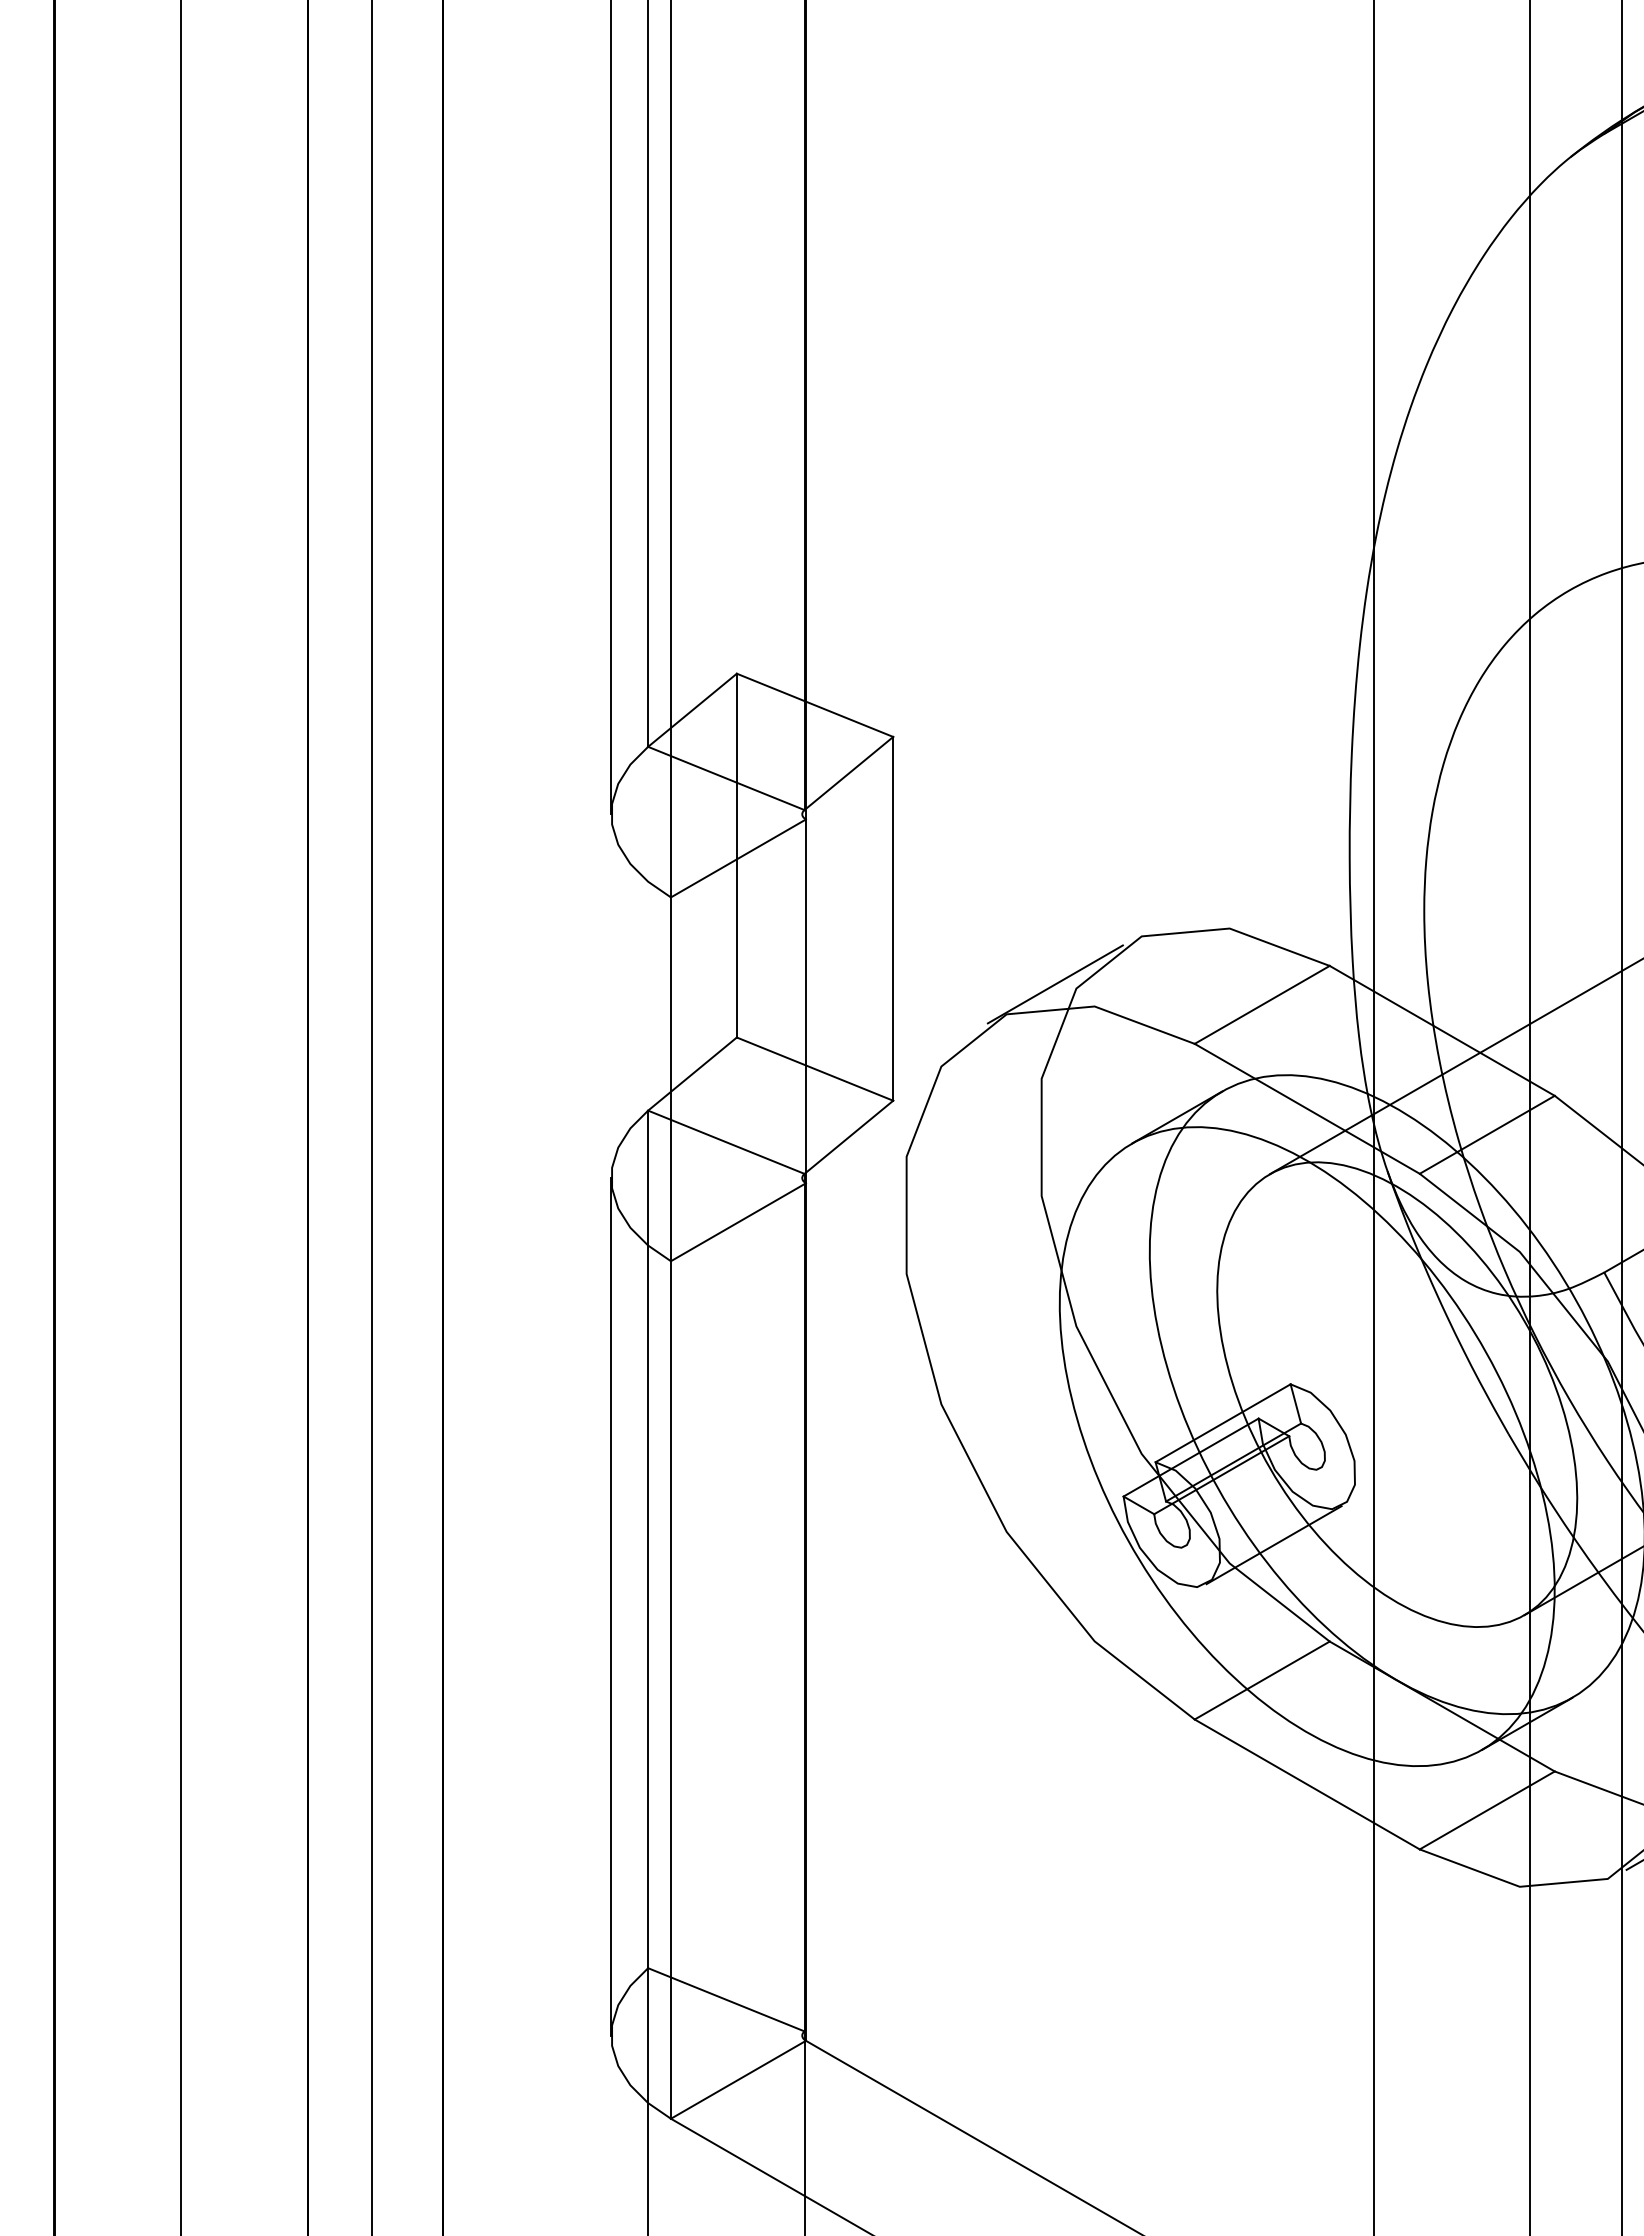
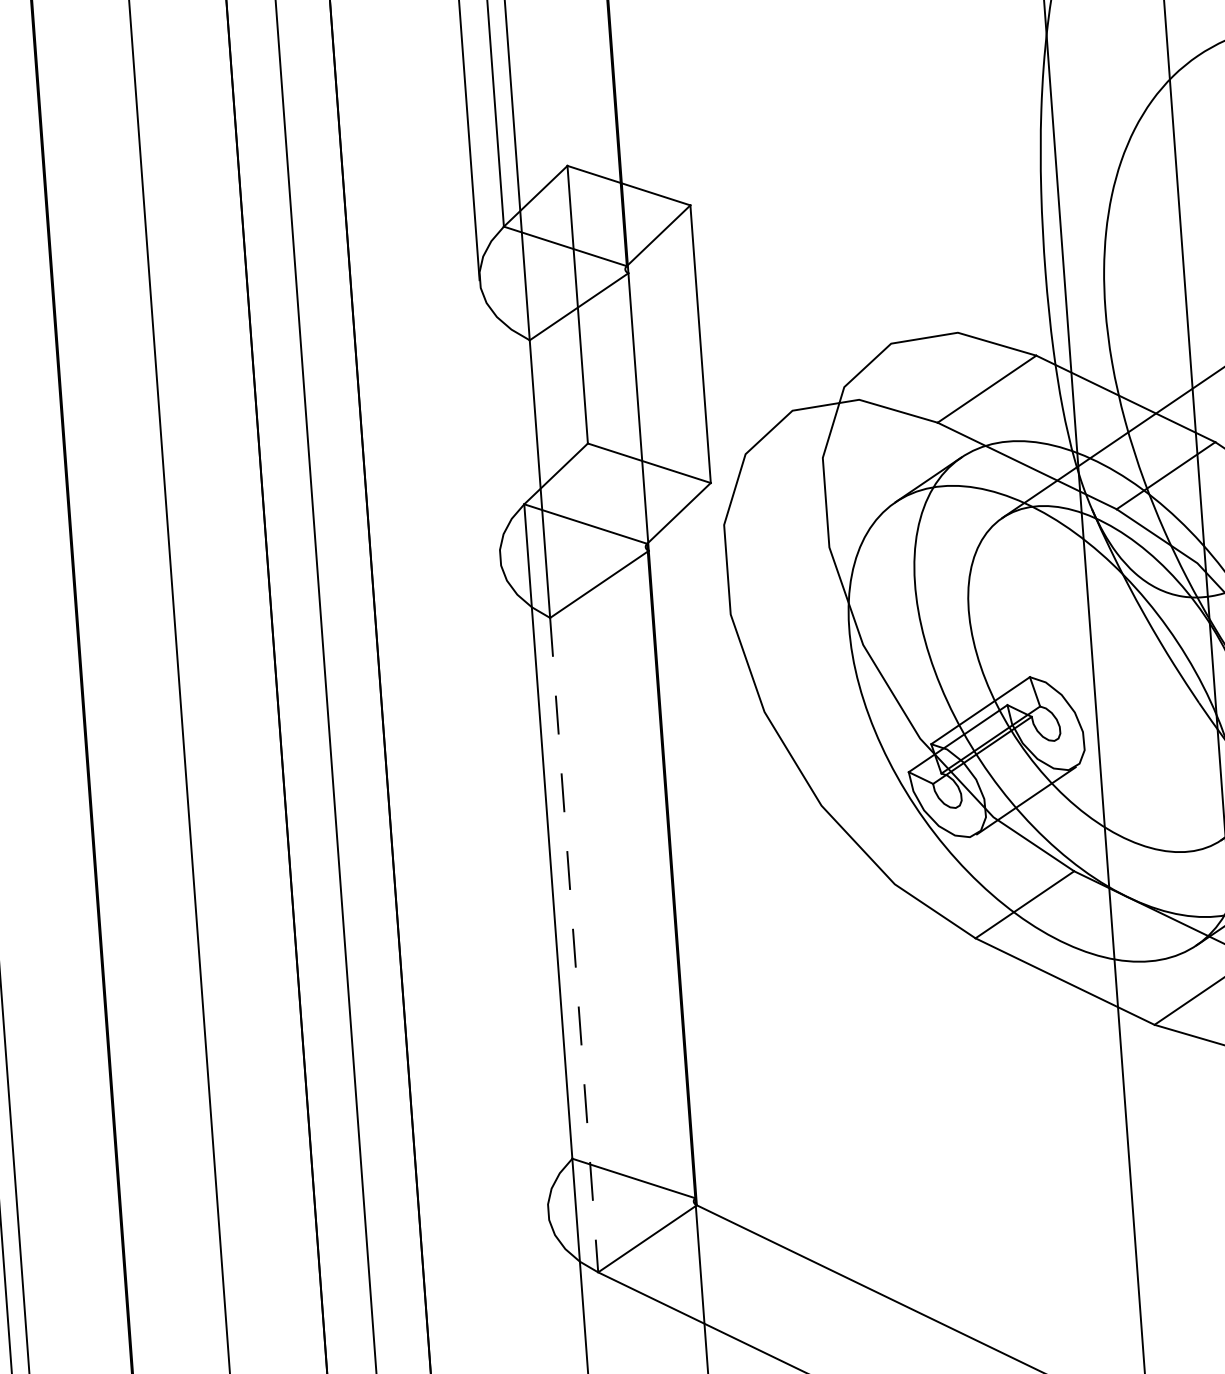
line: (1054, 984) -> (827, 385), removed
line: (611, 1606) -> (524, 884), removed
line: (670, 1690) -> (573, 945), solid -> dashed

